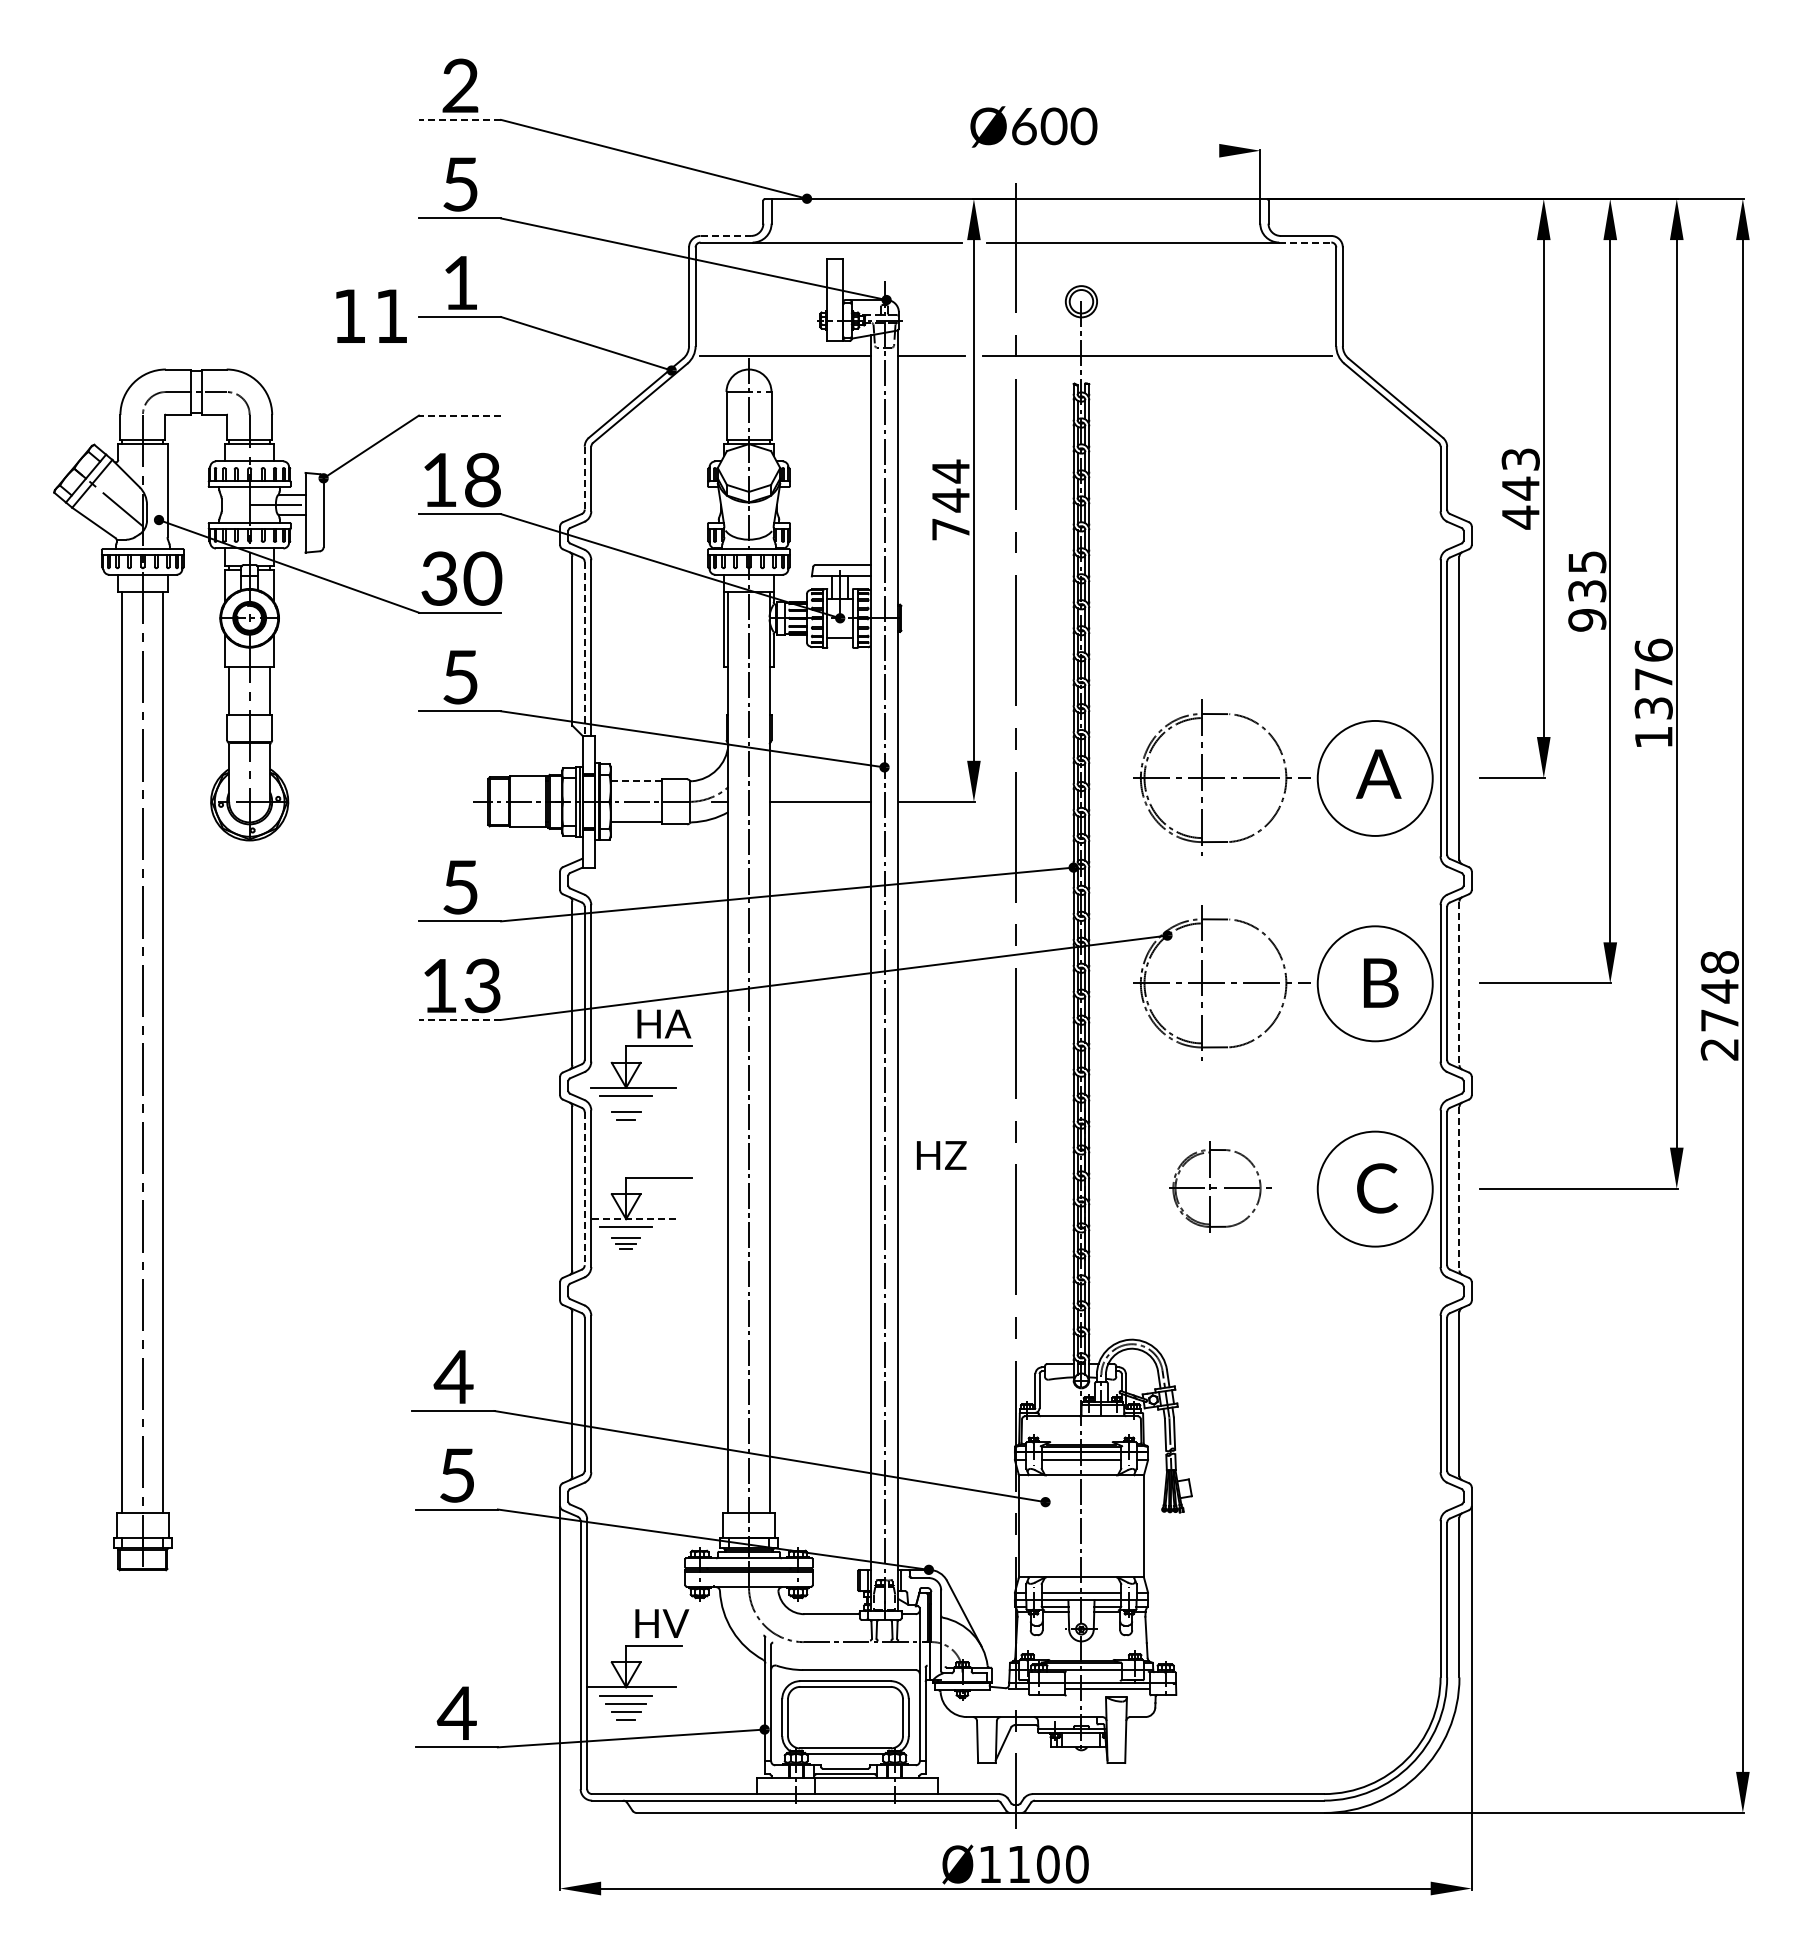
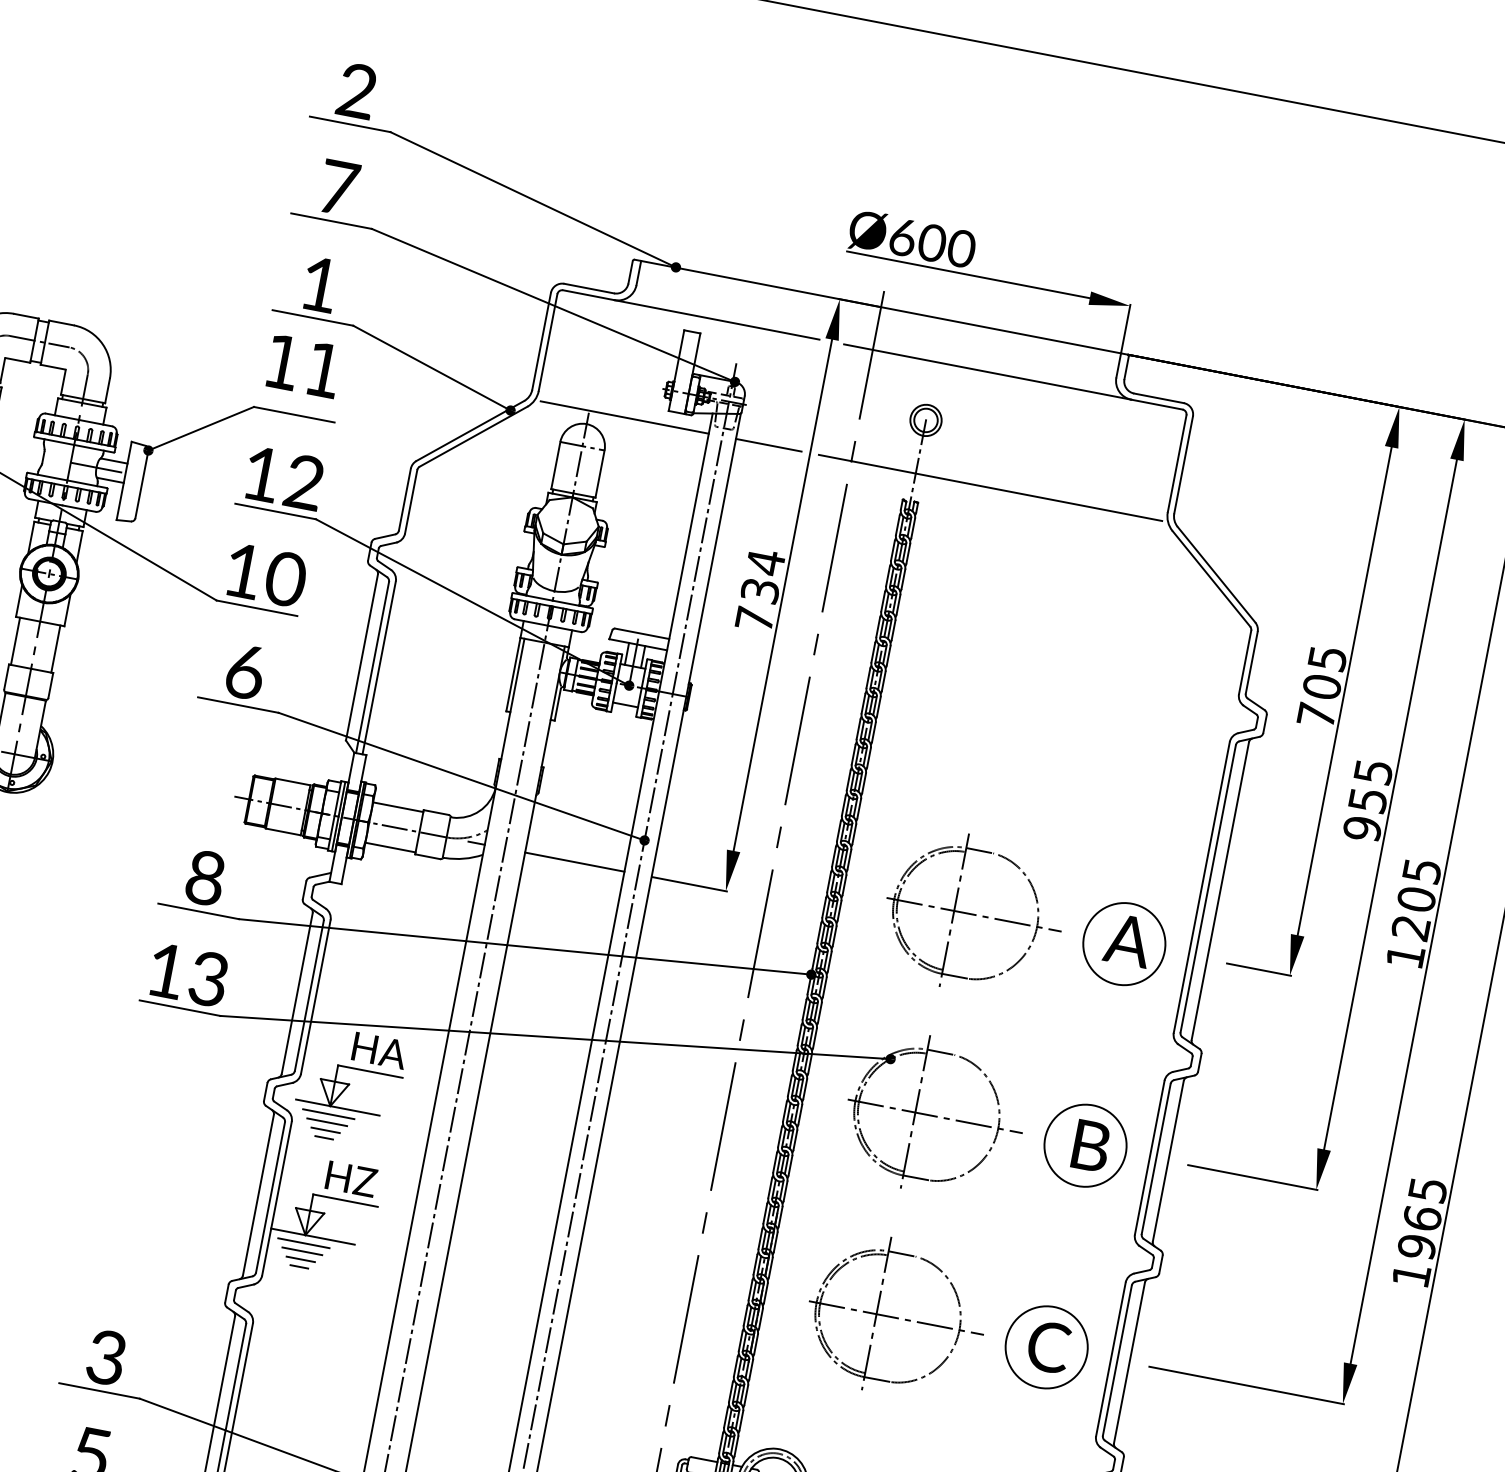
line: (459, 119) -> (349, 123), dashed -> solid
line: (1095, 150) -> (968, 274), added
text: (461, 184) -> (339, 188), 5 -> 7
line: (726, 235) -> (589, 288), dashed -> solid
line: (1305, 242) -> (1157, 404), dashed -> solid
text: (371, 315) -> (304, 365), moved
line: (459, 415) -> (293, 414), dashed -> solid
line: (584, 478) -> (404, 500), dashed -> solid
text: (482, 480) -> (304, 482), 18 -> 12
text: (1520, 488) -> (1321, 686), 443 -> 705
text: (950, 500) -> (759, 590), 744 -> 734
text: (439, 578) -> (243, 570), 30 -> 10
text: (1586, 590) -> (1367, 799), 935 -> 955
line: (584, 649) -> (372, 667), dashed -> solid
text: (460, 677) -> (245, 671), 5 -> 6
text: (1653, 678) -> (1416, 898), 1376 -> 1205
circle: (1375, 778) -> (1124, 944), size x0.71
line: (636, 781) -> (398, 807), dashed -> solid
text: (460, 887) -> (205, 878), 5 -> 8
circle: (1375, 983) -> (1085, 1145), size x0.71
line: (1459, 983) -> (1168, 1161), dashed -> solid
text: (1719, 1005) -> (1419, 1232), 2748 -> 1965
line: (459, 1019) -> (179, 1007), dashed -> solid
line: (625, 1104) -> (326, 1122), added
text: (941, 1155) -> (351, 1179), moved
part: (1221, 1187) -> (896, 1316), size x1.67
line: (1459, 1188) -> (1129, 1362), dashed -> solid
line: (584, 1189) -> (270, 1198), dashed -> solid
circle: (1375, 1189) -> (1046, 1347), size x0.71
line: (633, 1219) -> (312, 1236), dashed -> solid
part: (625, 1243) -> (300, 1258), size x1.43
text: (453, 1376) -> (106, 1357), 4 -> 3

